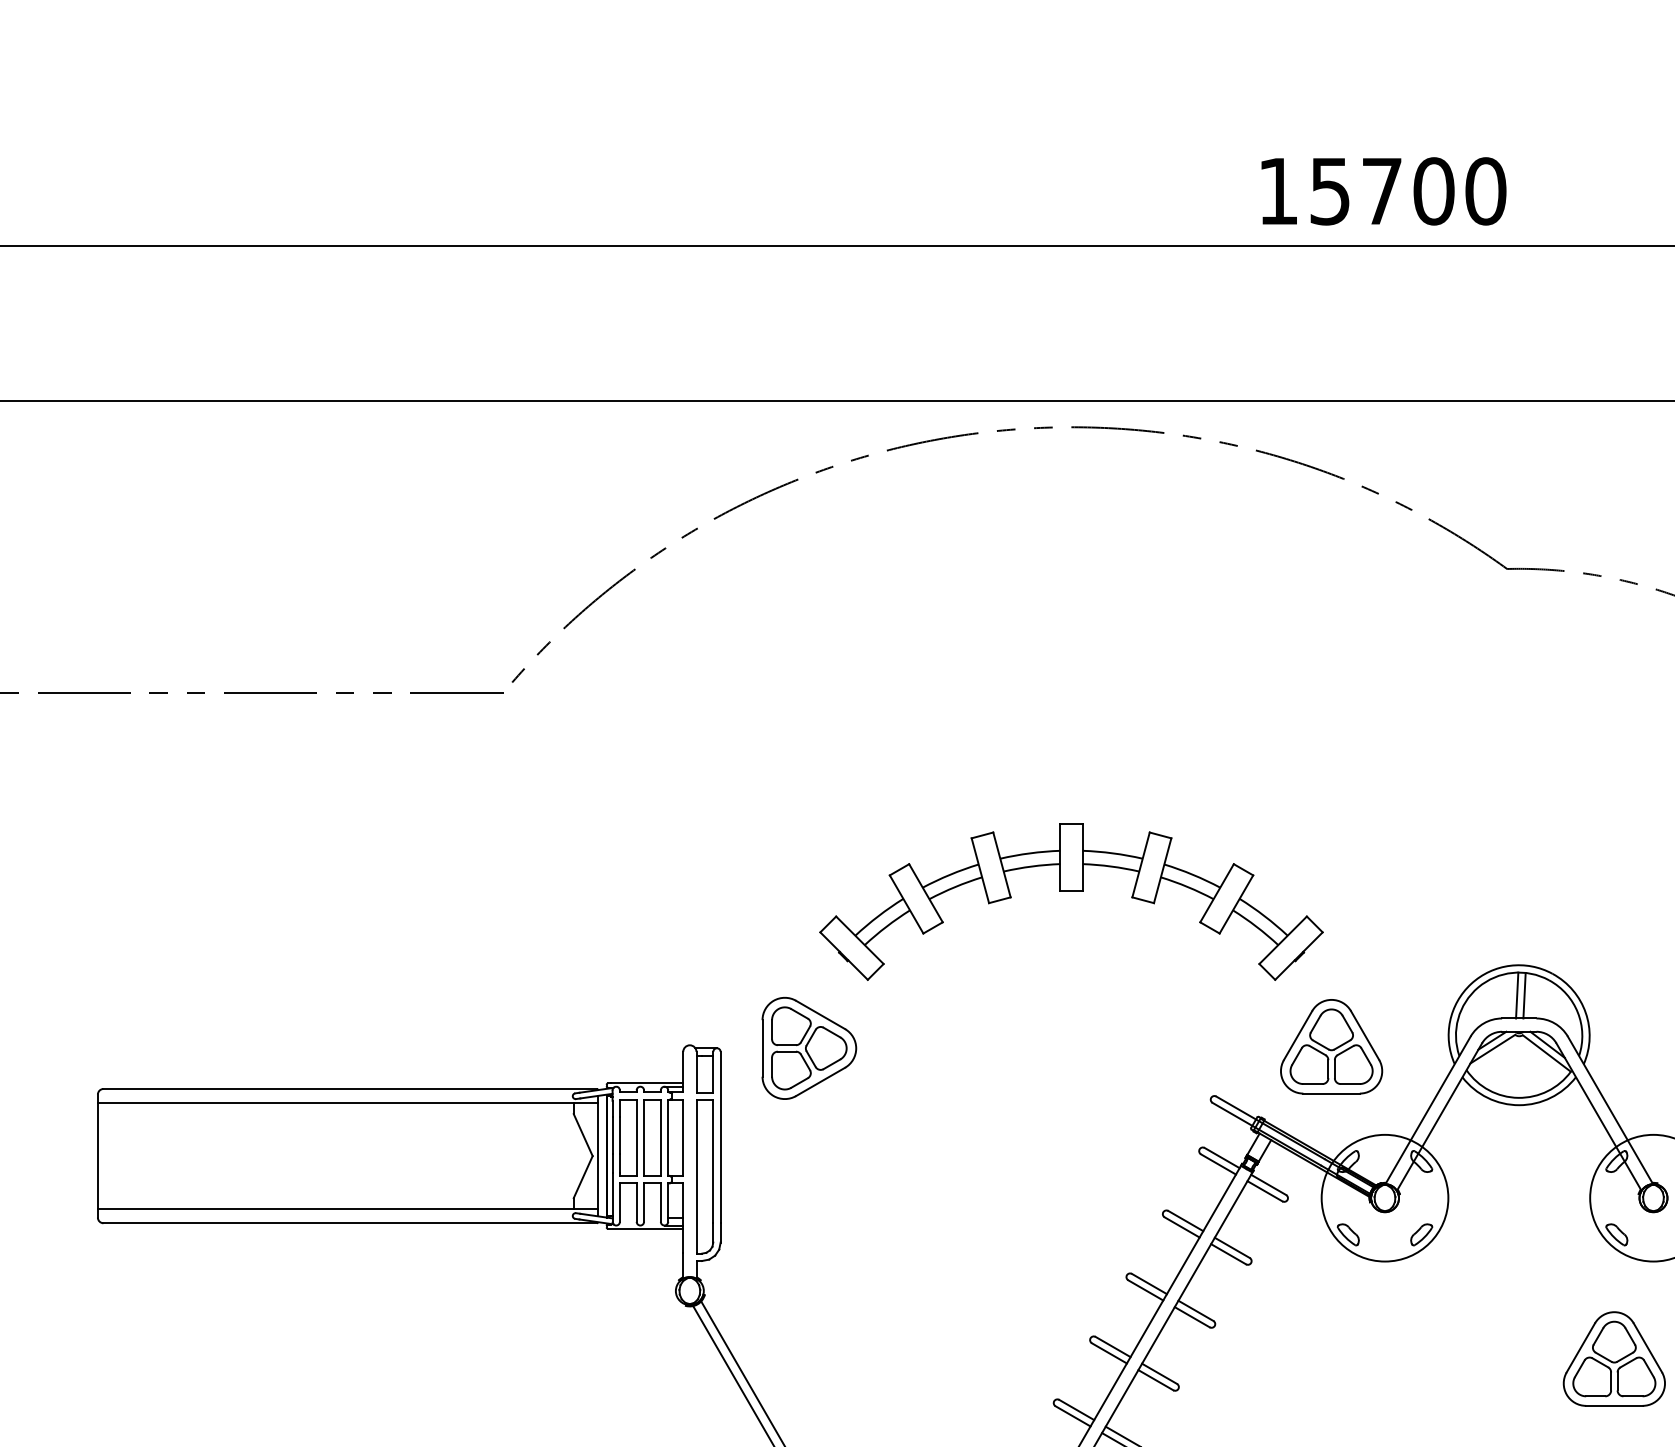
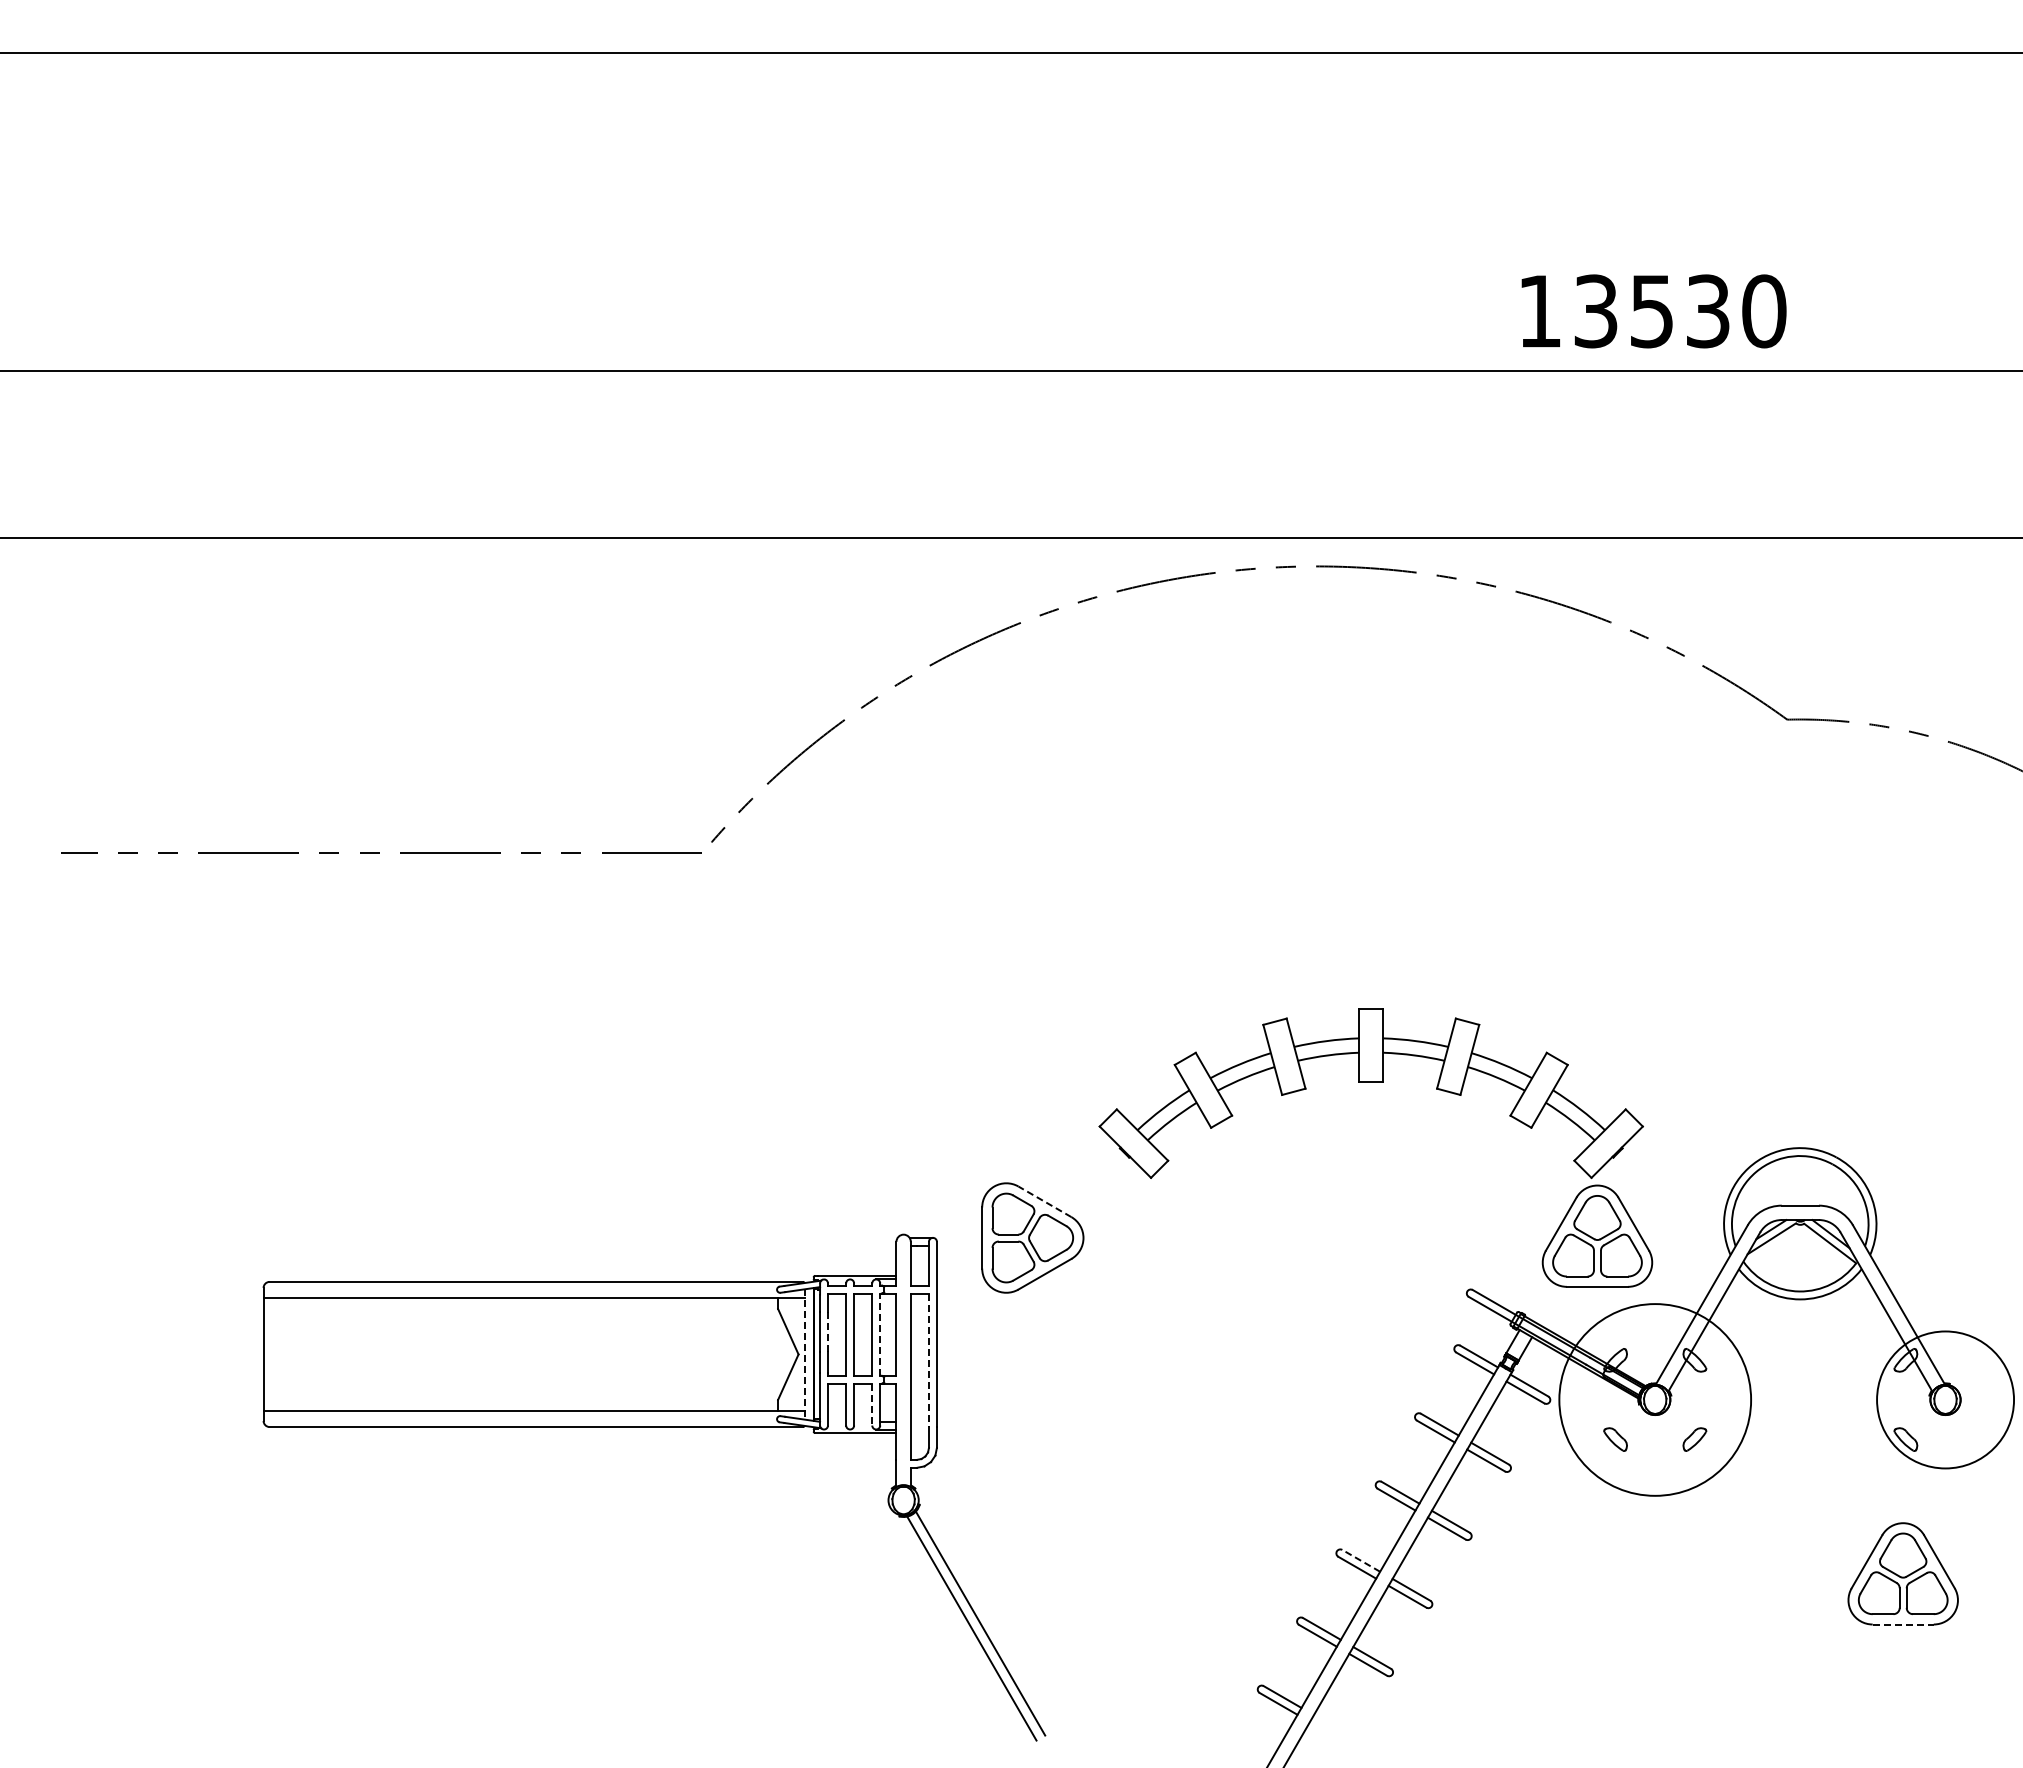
text: (1382, 191) -> (1652, 311), 15700 -> 13530
part: (1070, 891) -> (1370, 1082), moved
line: (1516, 995) -> (1797, 1180), removed
line: (1523, 995) -> (1805, 1180), removed
line: (820, 1014) -> (1044, 1201), solid -> dashed
line: (620, 1135) -> (828, 1332), solid -> dashed
line: (668, 1137) -> (880, 1334), solid -> dashed
line: (598, 1156) -> (804, 1354), solid -> dashed
line: (712, 1162) -> (928, 1361), solid -> dashed
circle: (1384, 1197) -> (1654, 1399), size x1.4
line: (661, 1202) -> (872, 1404), solid -> dashed
line: (1113, 1346) -> (1361, 1560), solid -> dashed
line: (1614, 1405) -> (1903, 1624), solid -> dashed

